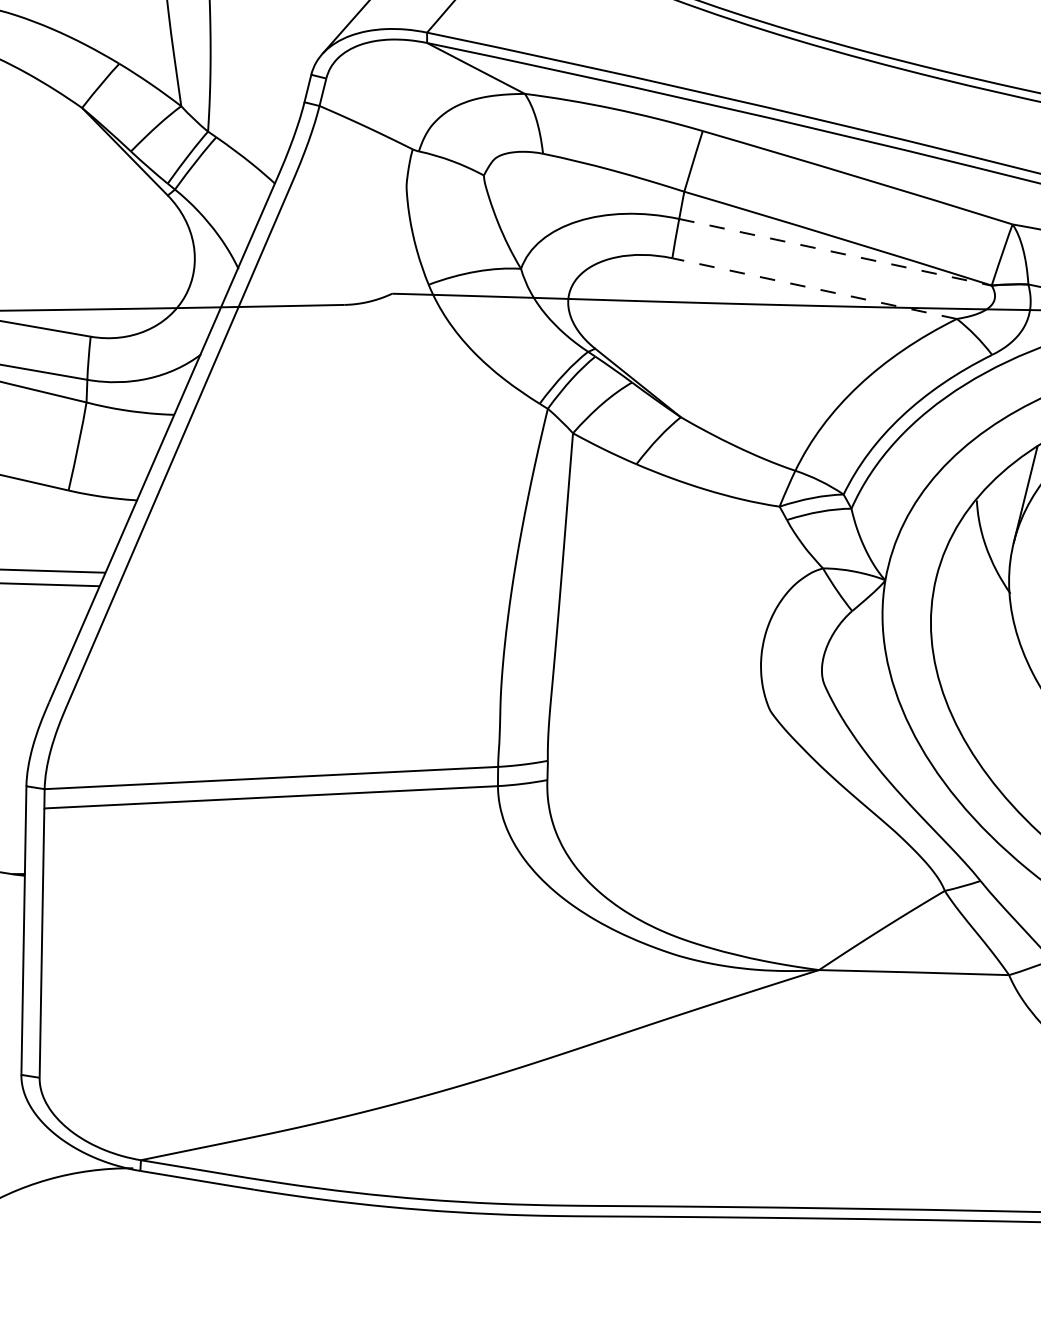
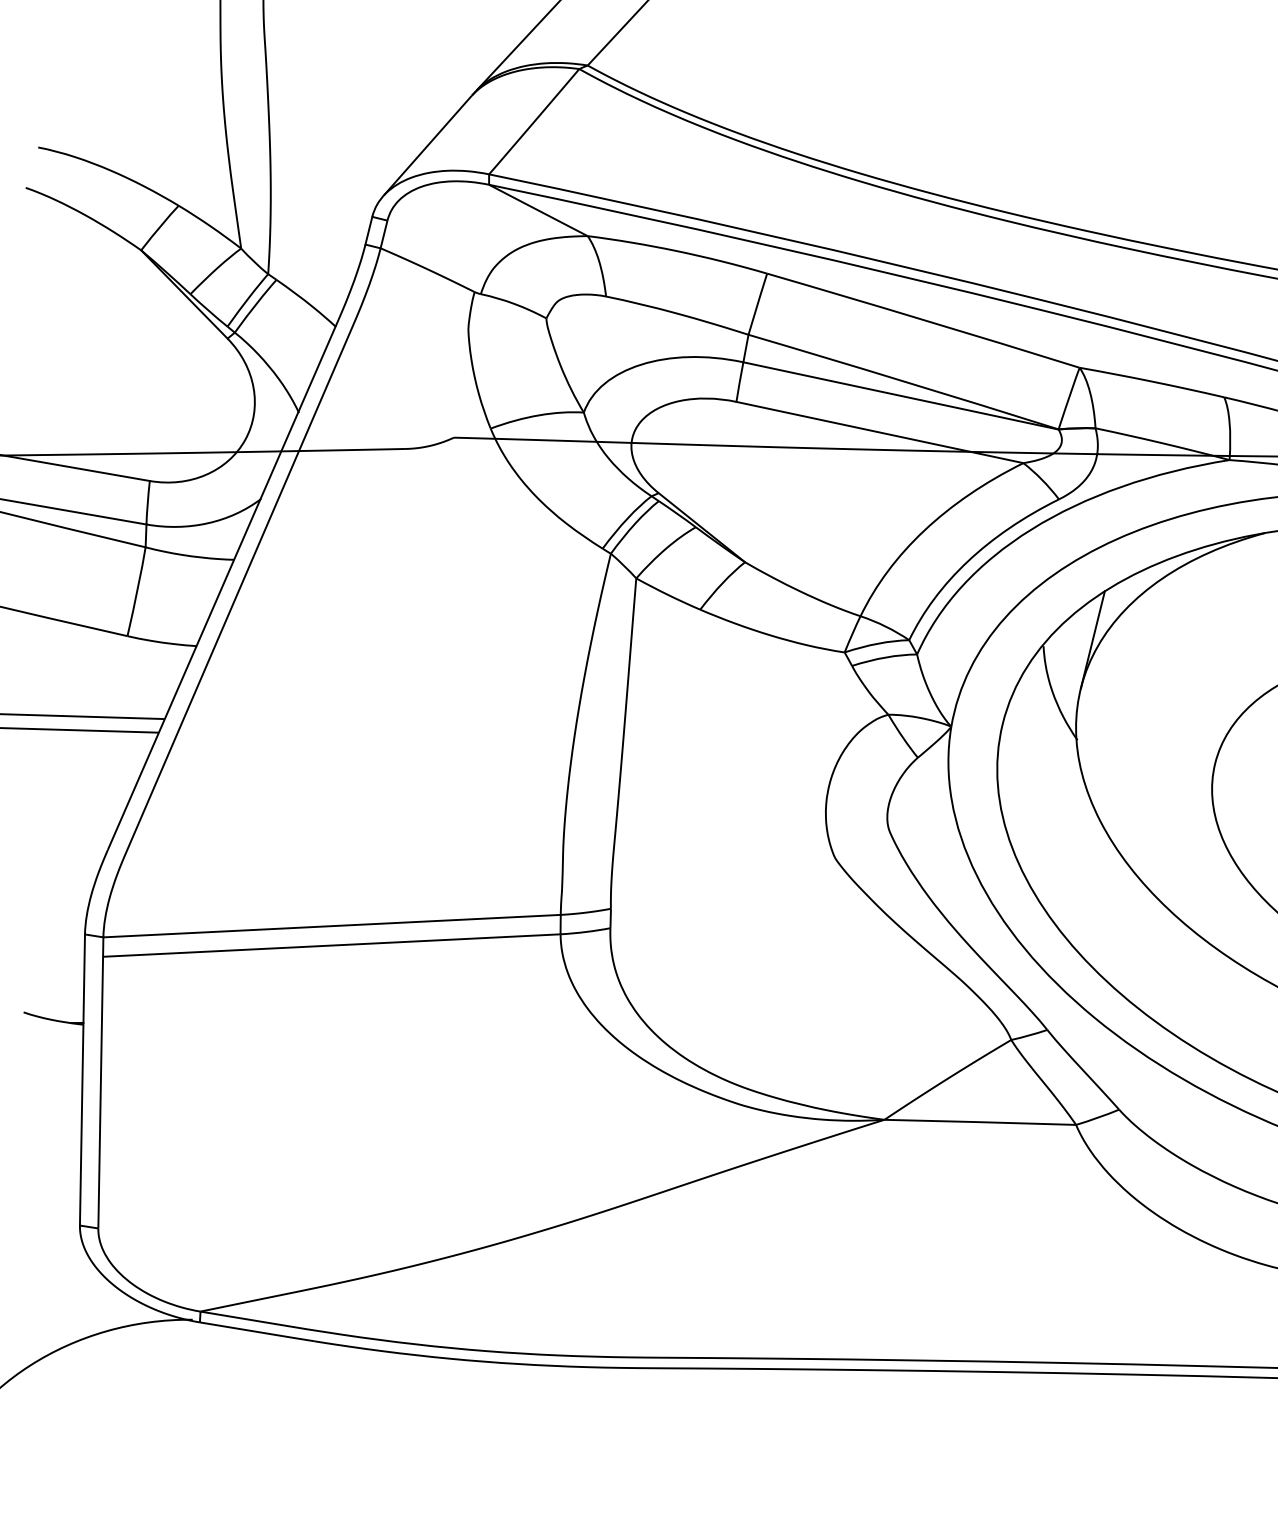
line: (835, 252) -> (901, 396), dashed -> solid
line: (814, 288) -> (879, 432), dashed -> solid

